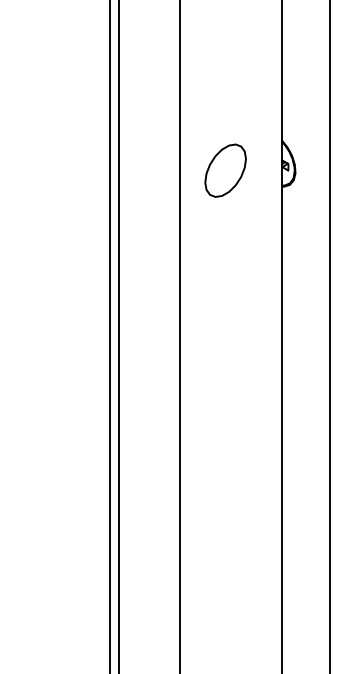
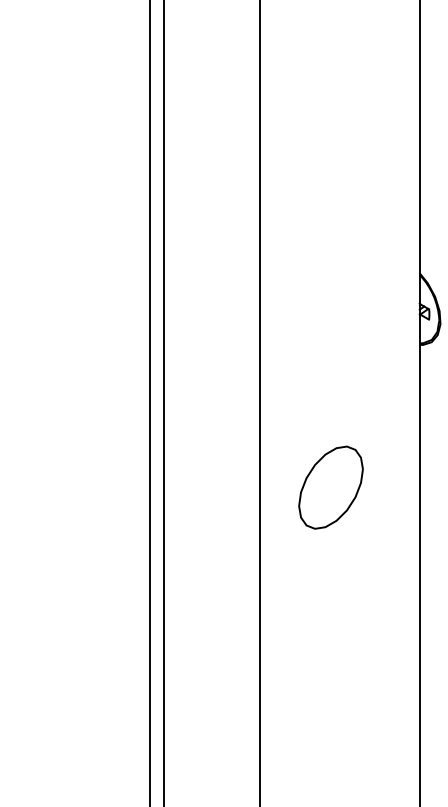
part: (225, 170) -> (330, 487), moved

